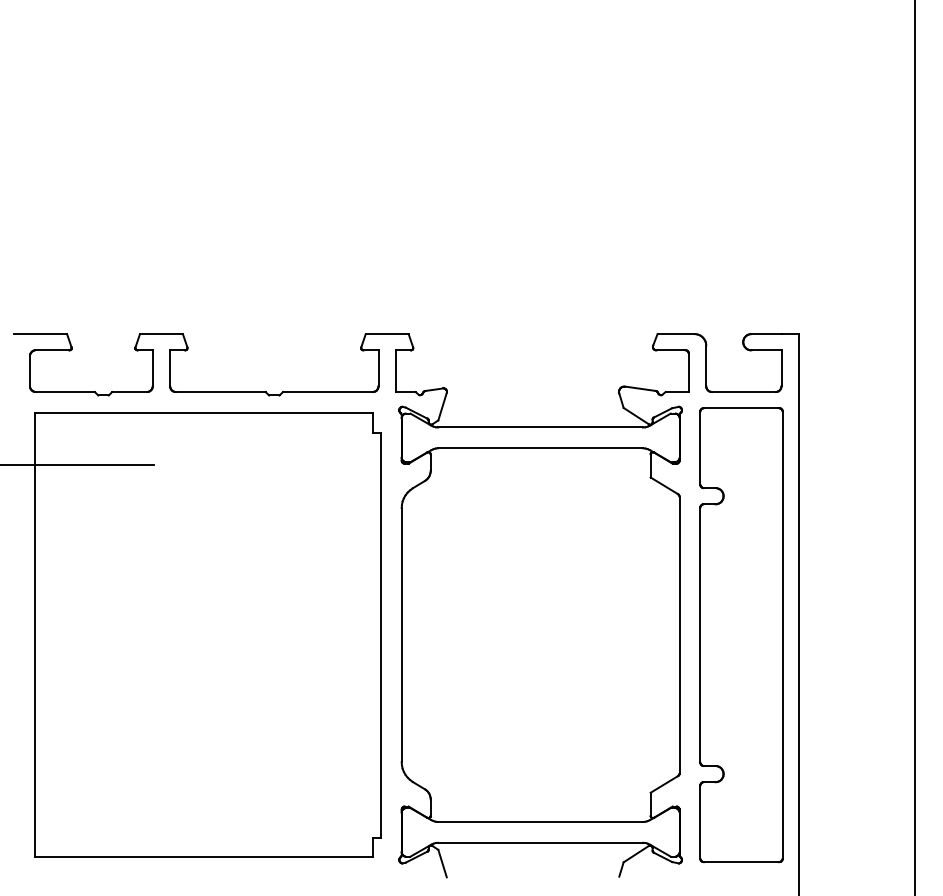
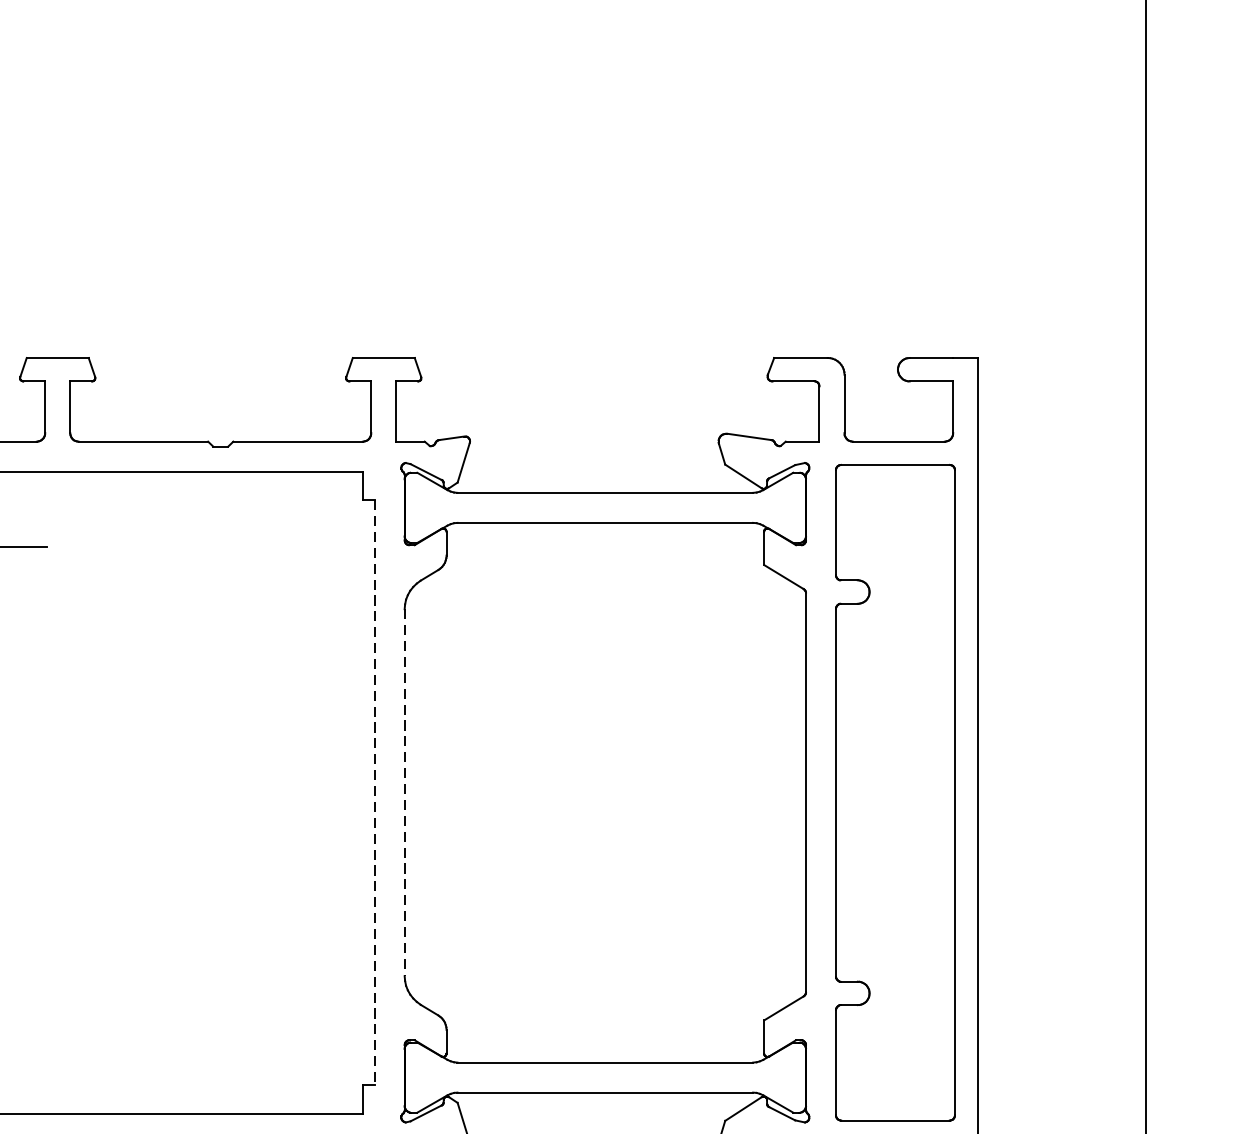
line: (380, 635) -> (374, 793), solid -> dashed
line: (401, 635) -> (404, 793), solid -> dashed

